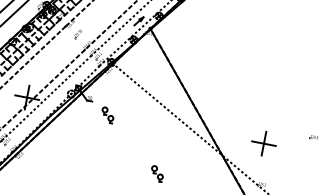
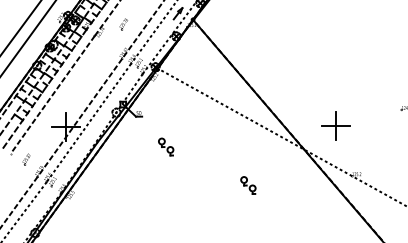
part: (77, 34) -> (123, 24), moved
part: (108, 114) -> (166, 146), moved
part: (263, 143) -> (335, 125), moved
part: (157, 173) -> (248, 185), moved

